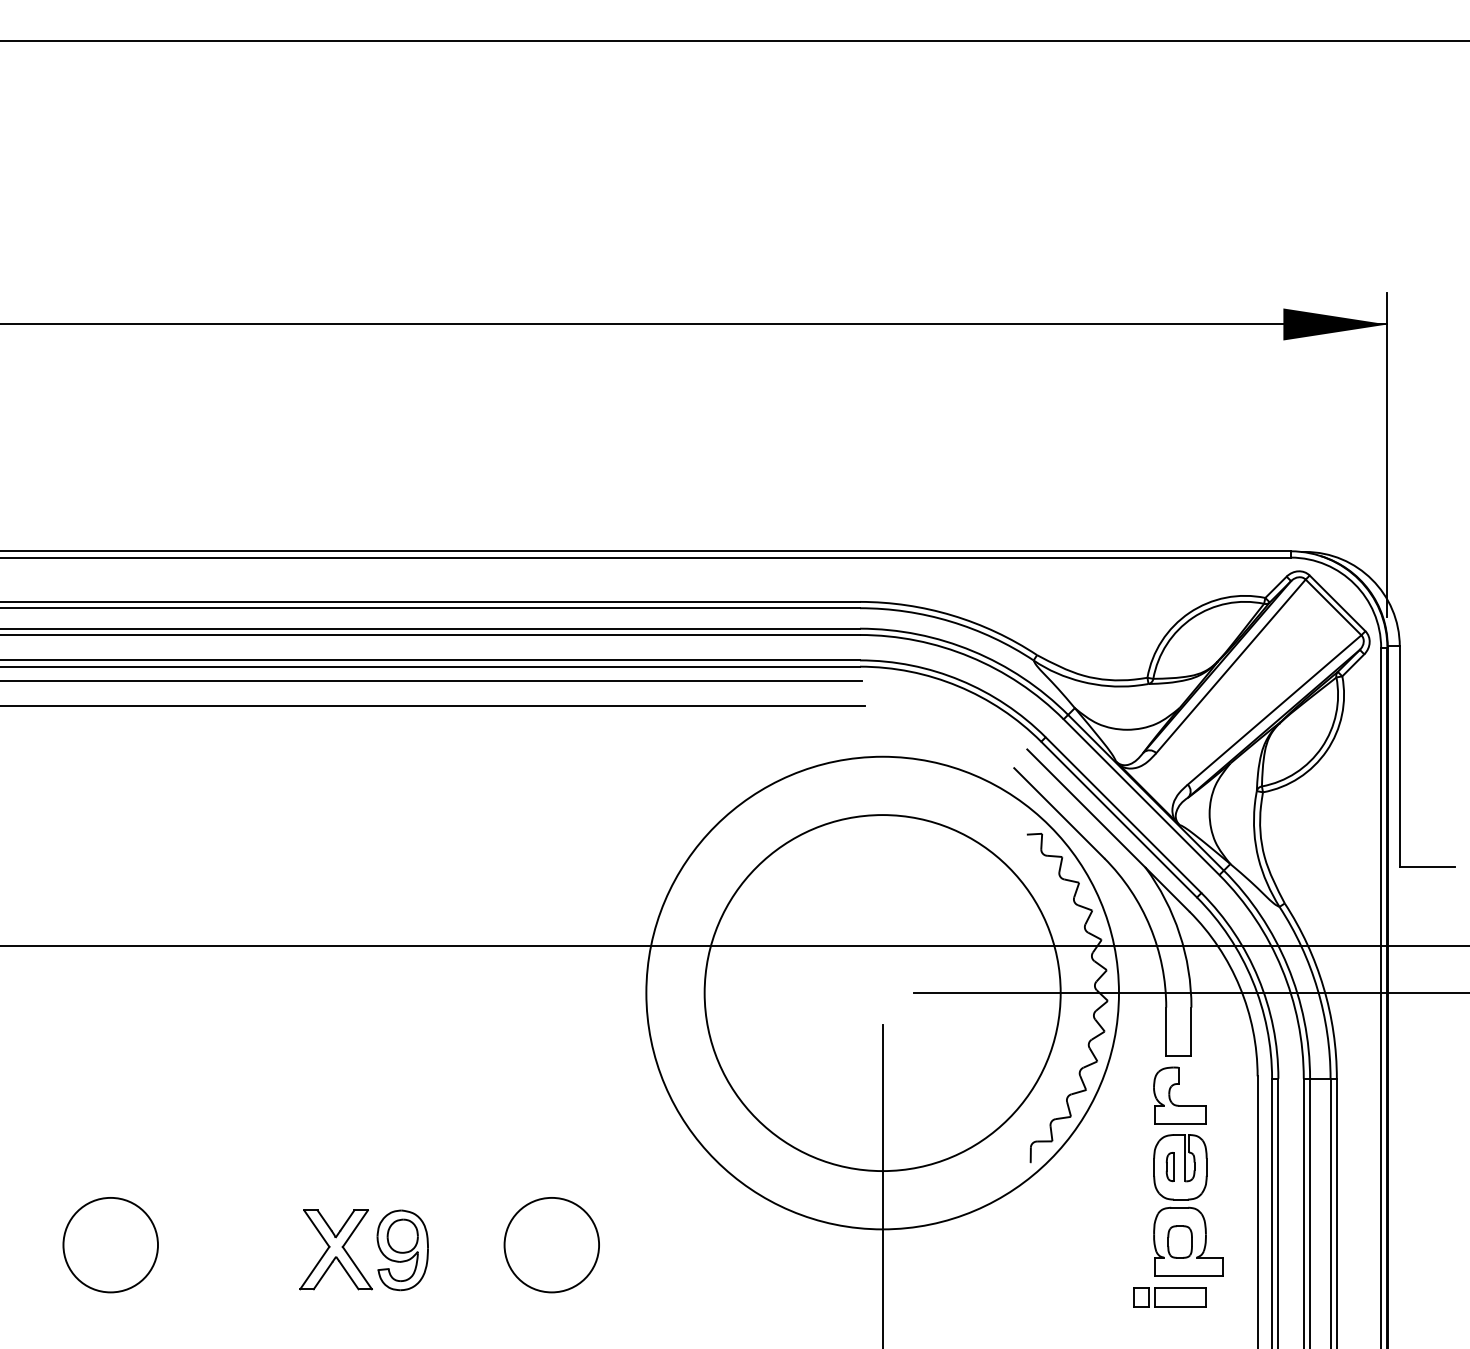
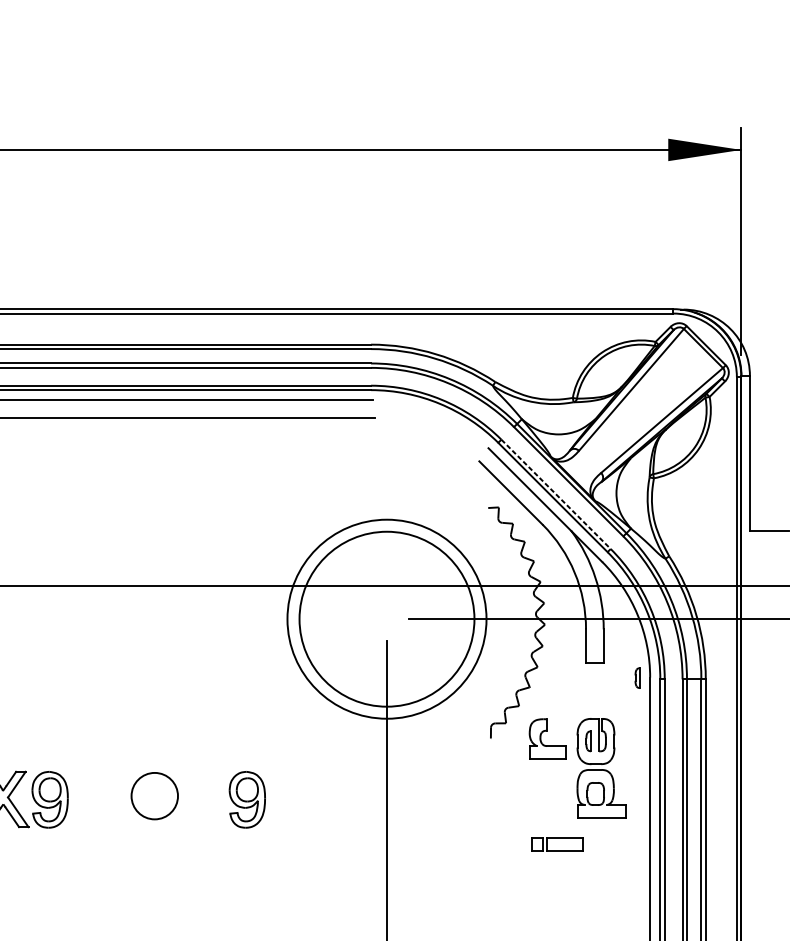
line: (1123, 815) -> (556, 494), solid -> dashed
circle: (882, 992) -> (386, 618), size x0.6
circle: (882, 993) -> (386, 619), size x0.7
part: (1239, 1077) -> (637, 678), added
part: (1170, 1095) -> (541, 738), moved
circle: (551, 1244) -> (154, 795), size x0.7
part: (683, 1250) -> (247, 799), added
part: (1169, 1297) -> (557, 844), moved

